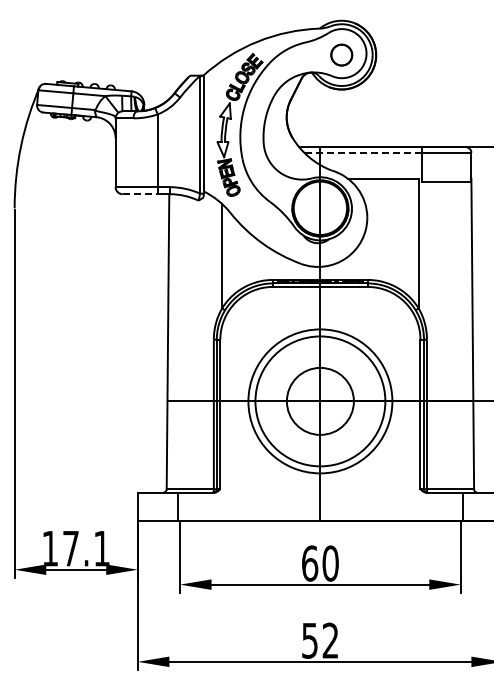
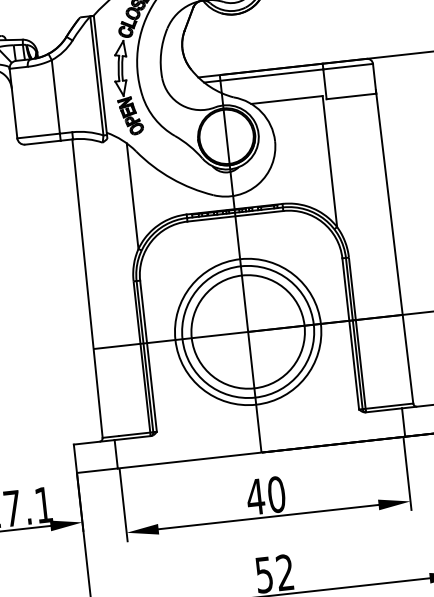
line: (363, 152) -> (263, 75), dashed -> solid
line: (140, 194) -> (43, 142), dashed -> solid
circle: (320, 401) -> (248, 332), size x1.67
text: (309, 563) -> (255, 496), 60 -> 40

